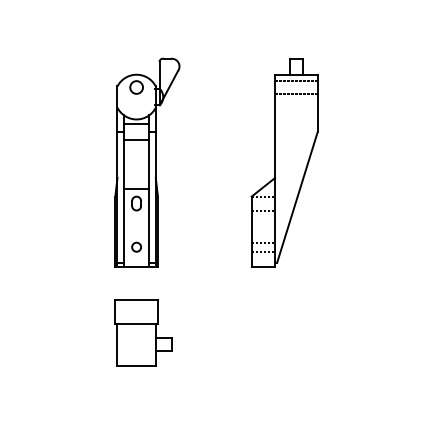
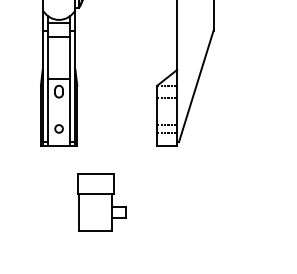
part: (143, 332) -> (101, 201), moved

